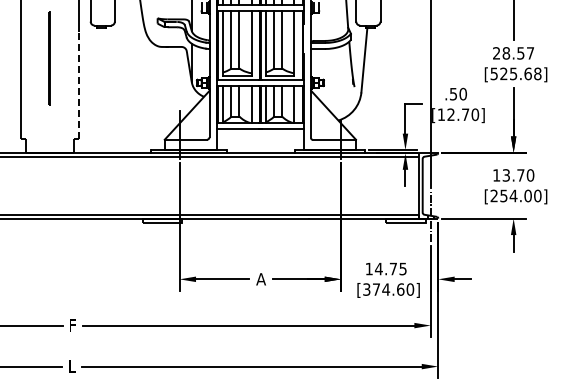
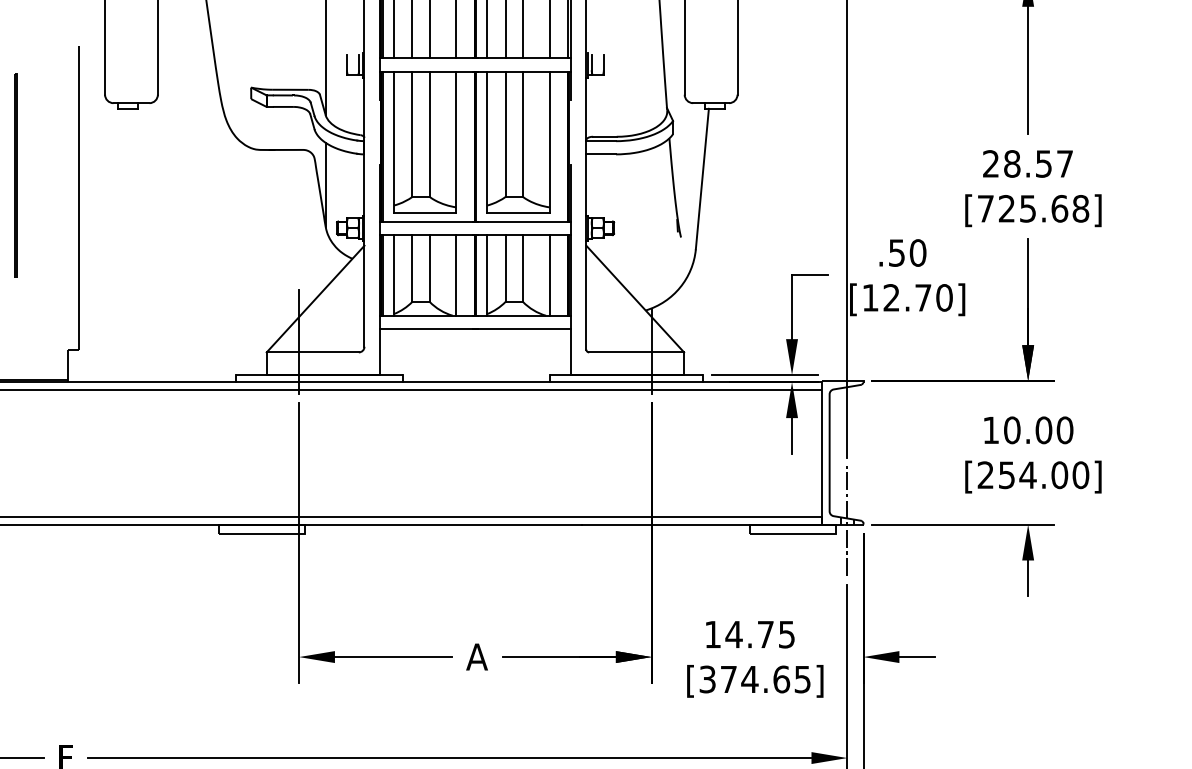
text: (493, 73) -> (984, 207), [525.68] -> [725.68]
line: (78, 84) -> (78, 231), dashed -> solid
text: (513, 175) -> (1027, 430), 13.70 -> 10.00
text: (410, 289) -> (803, 679), [374.60] -> [374.65]

